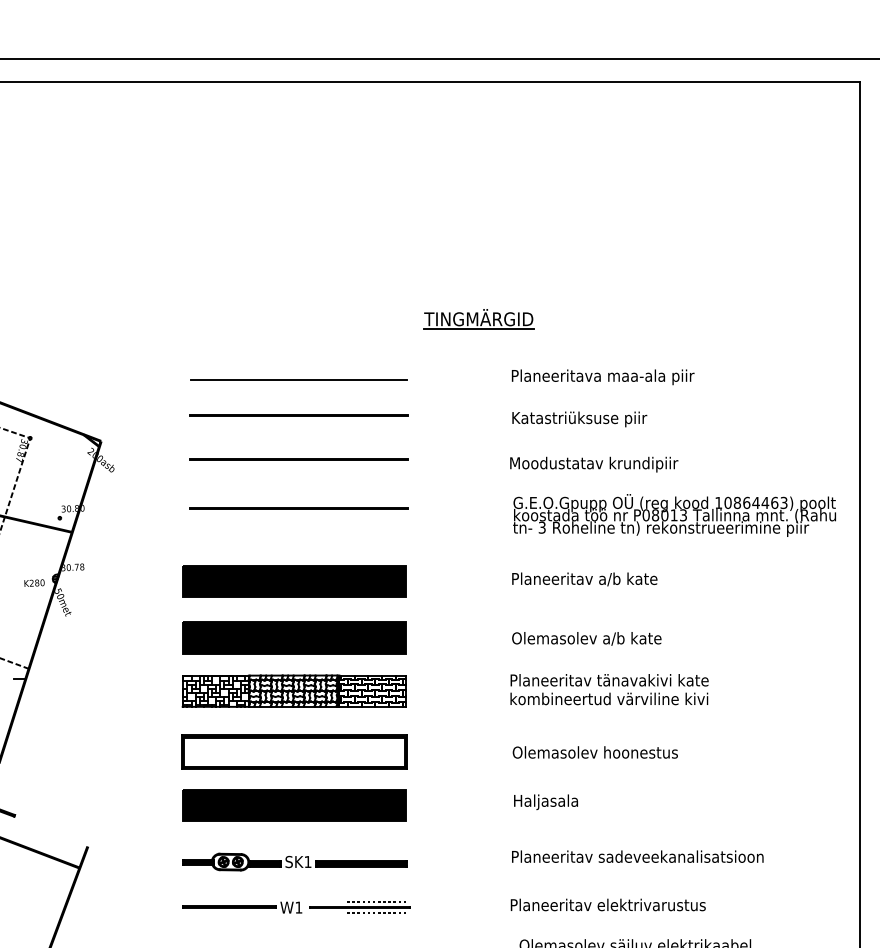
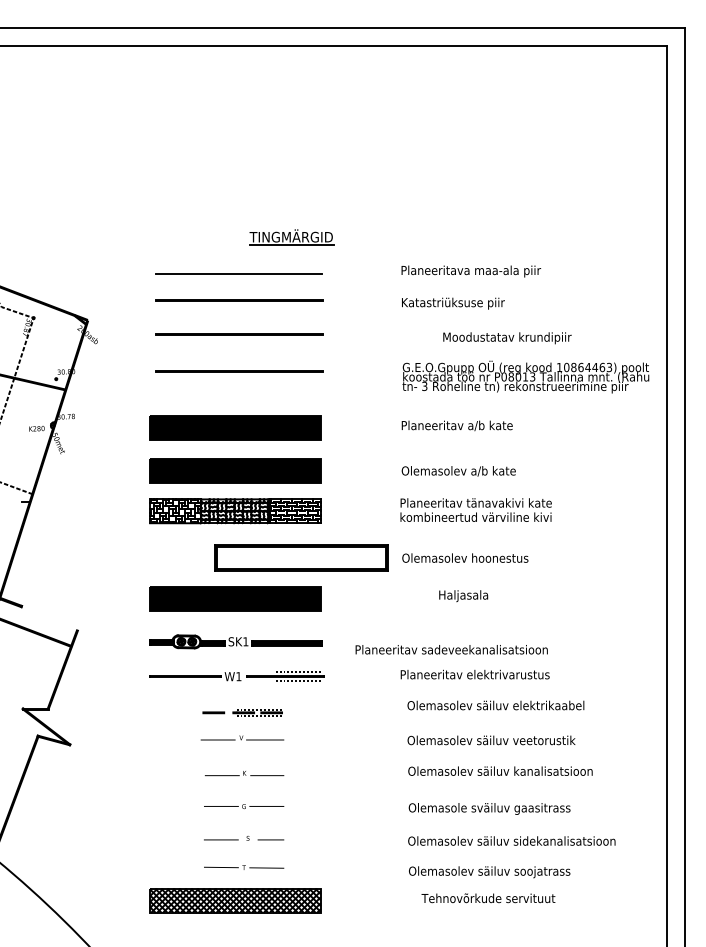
part: (479, 319) -> (291, 237), moved
text: (594, 464) -> (507, 338), moved
part: (294, 751) -> (301, 557), moved
text: (545, 802) -> (463, 596), moved
text: (637, 856) -> (451, 649), moved

